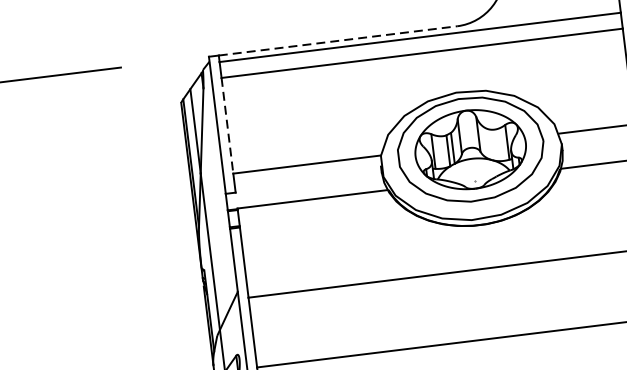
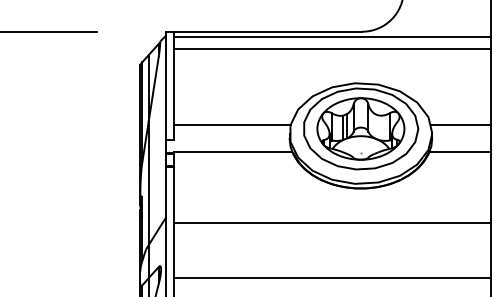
line: (338, 40) -> (268, 31), dashed -> solid
line: (228, 126) -> (174, 87), dashed -> solid

